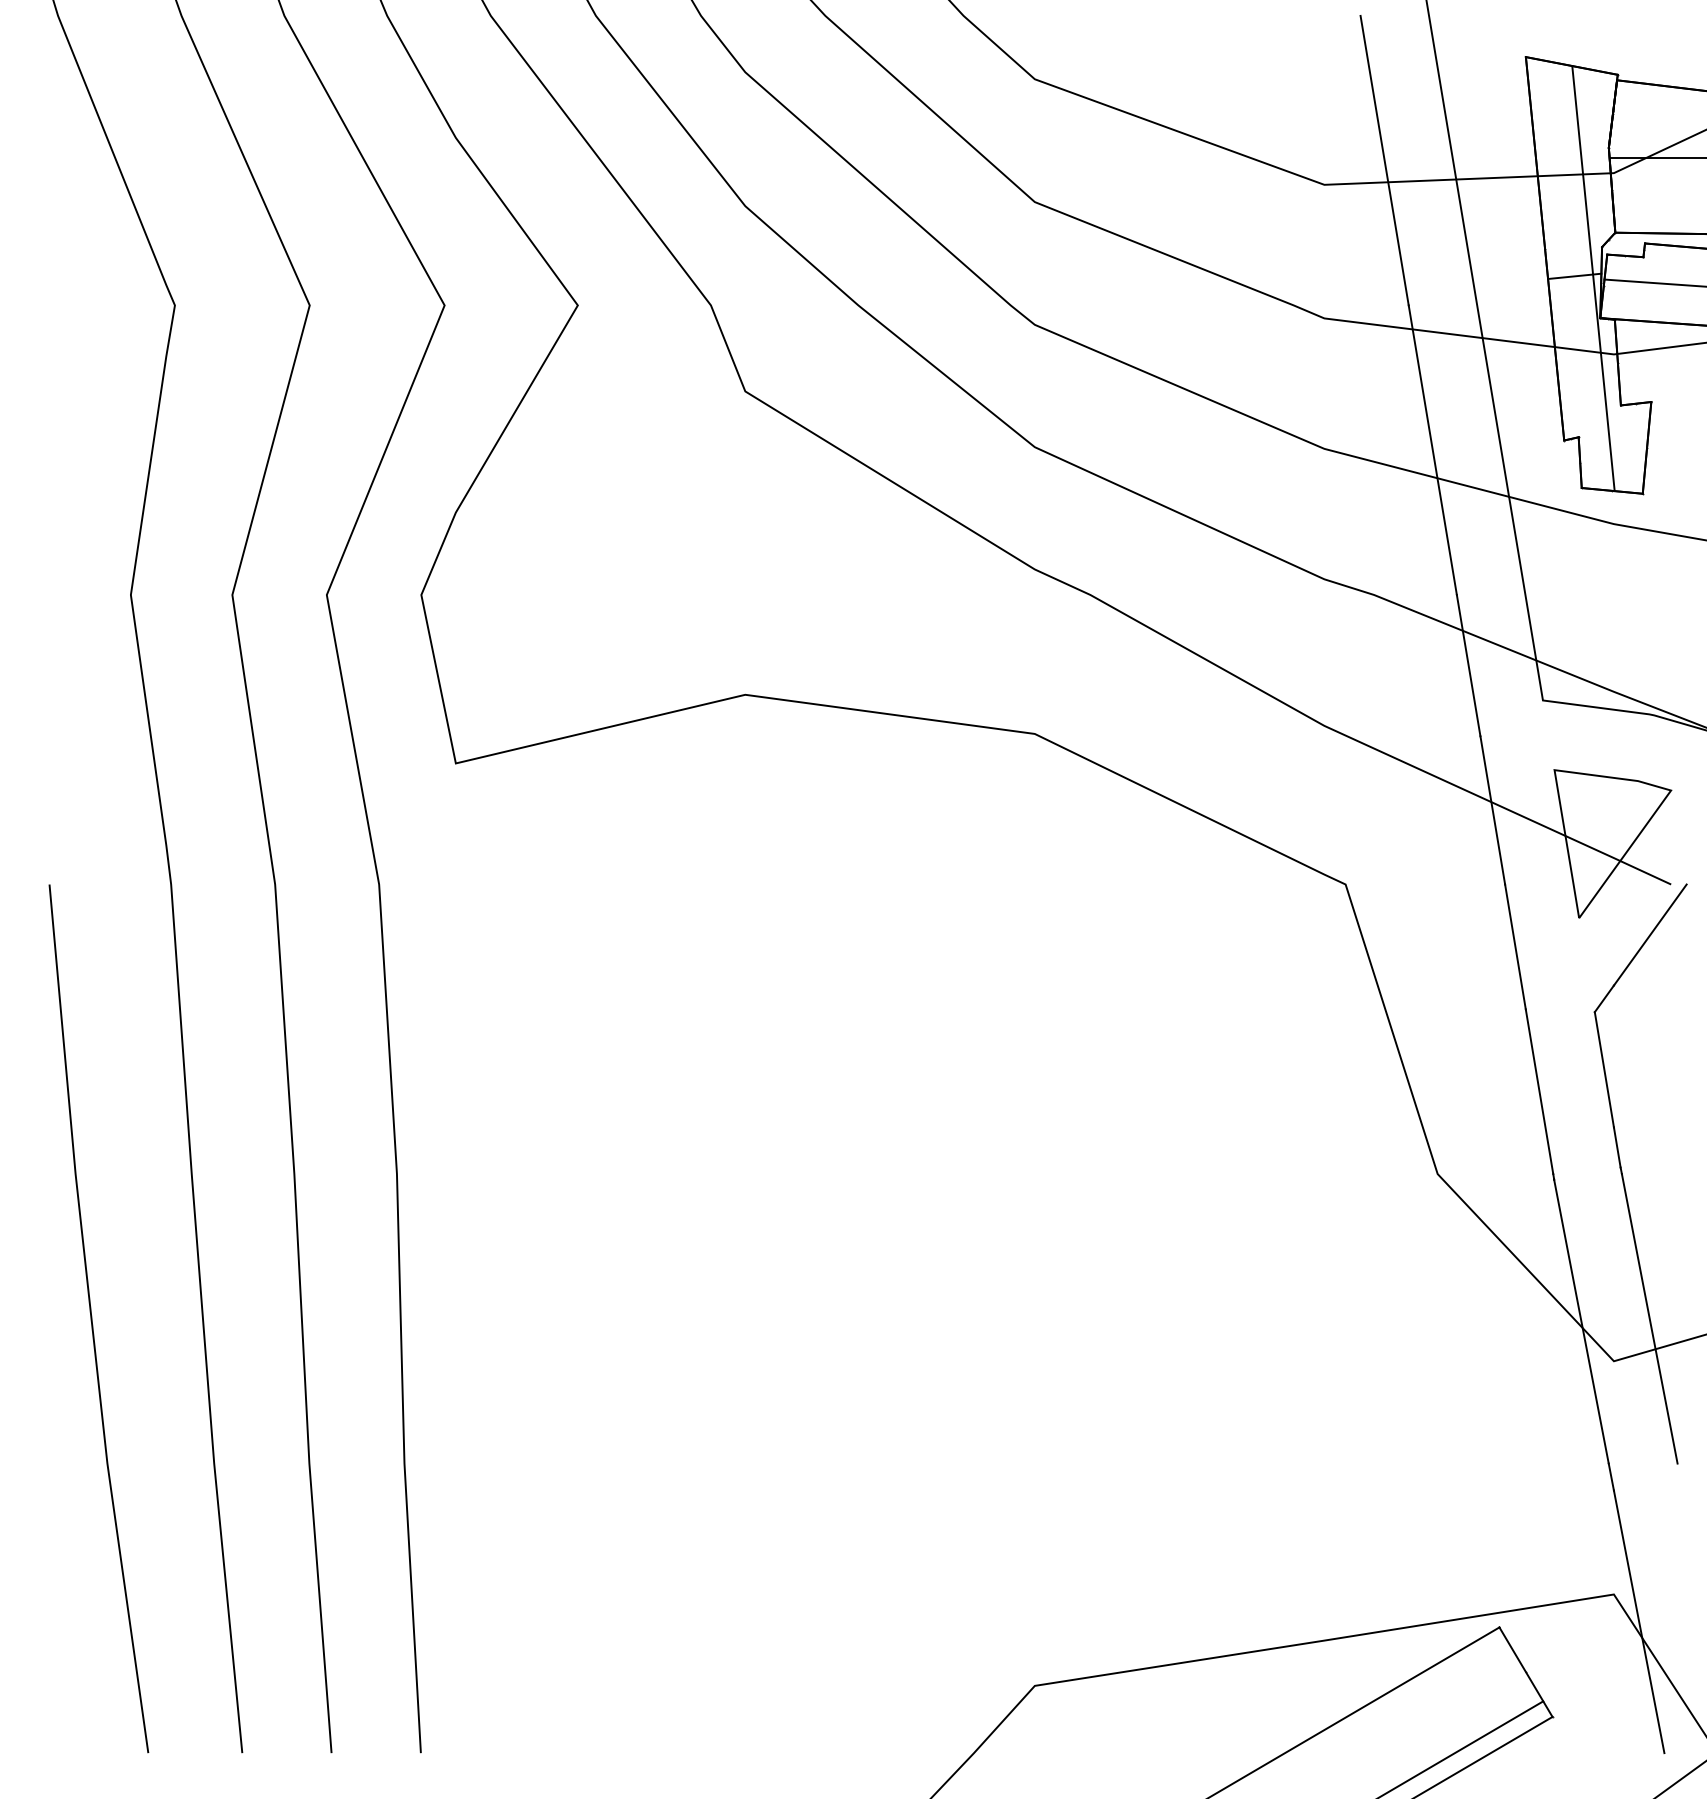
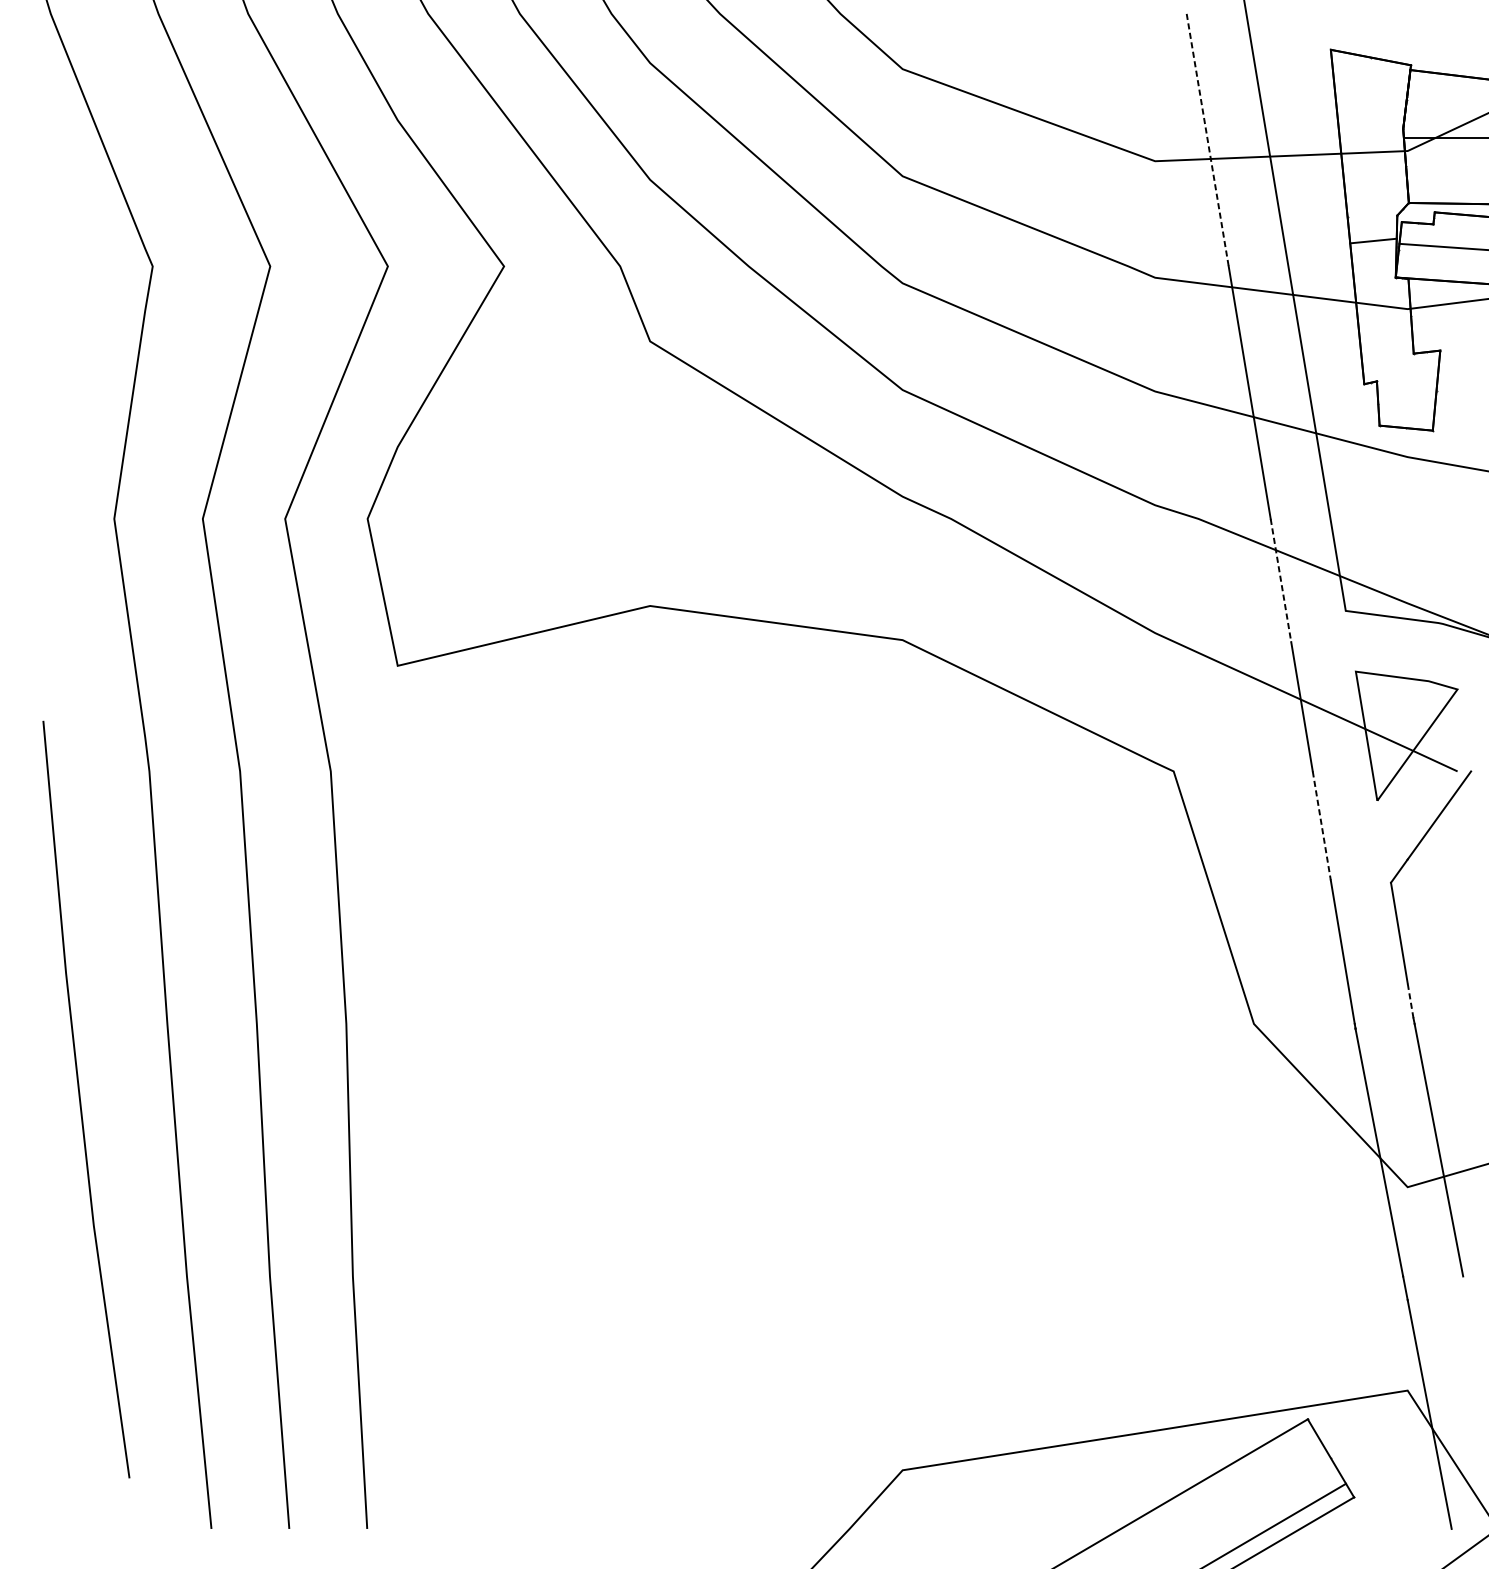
line: (1384, 160) -> (1207, 140), solid -> dashed
line: (1593, 278) -> (1389, 242), removed
line: (1468, 665) -> (1280, 580), solid -> dashed
line: (1515, 947) -> (1321, 826), solid -> dashed
line: (1617, 1146) -> (1410, 999), solid -> dashed
line: (92, 1318) -> (80, 1099), moved

